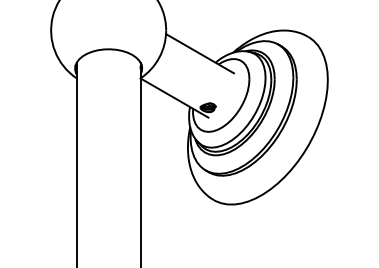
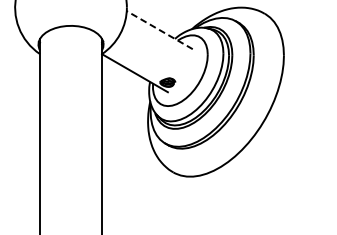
line: (199, 53) -> (159, 29), solid -> dashed

